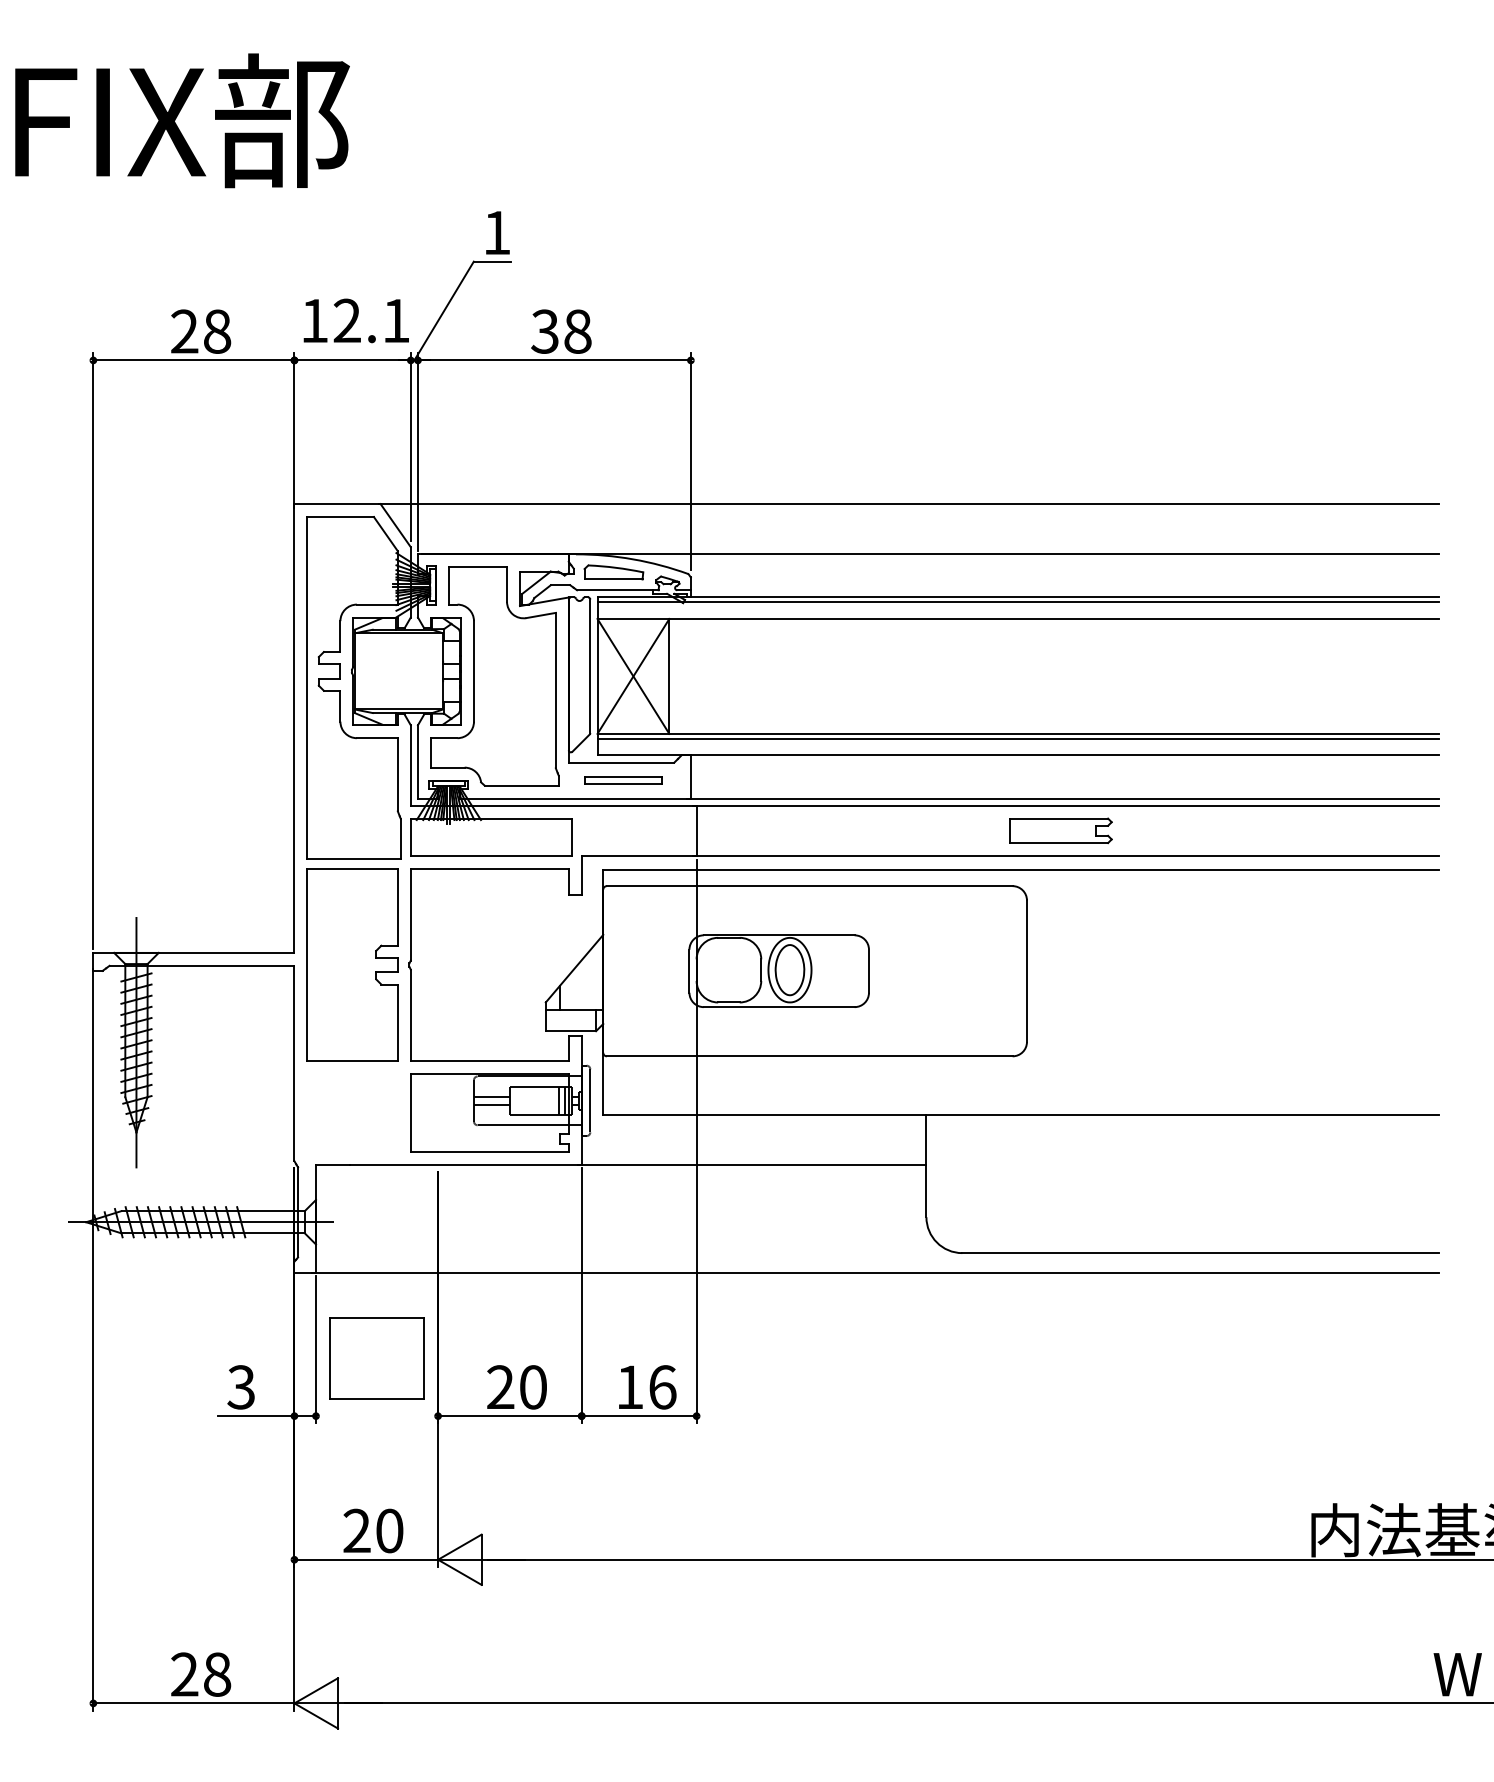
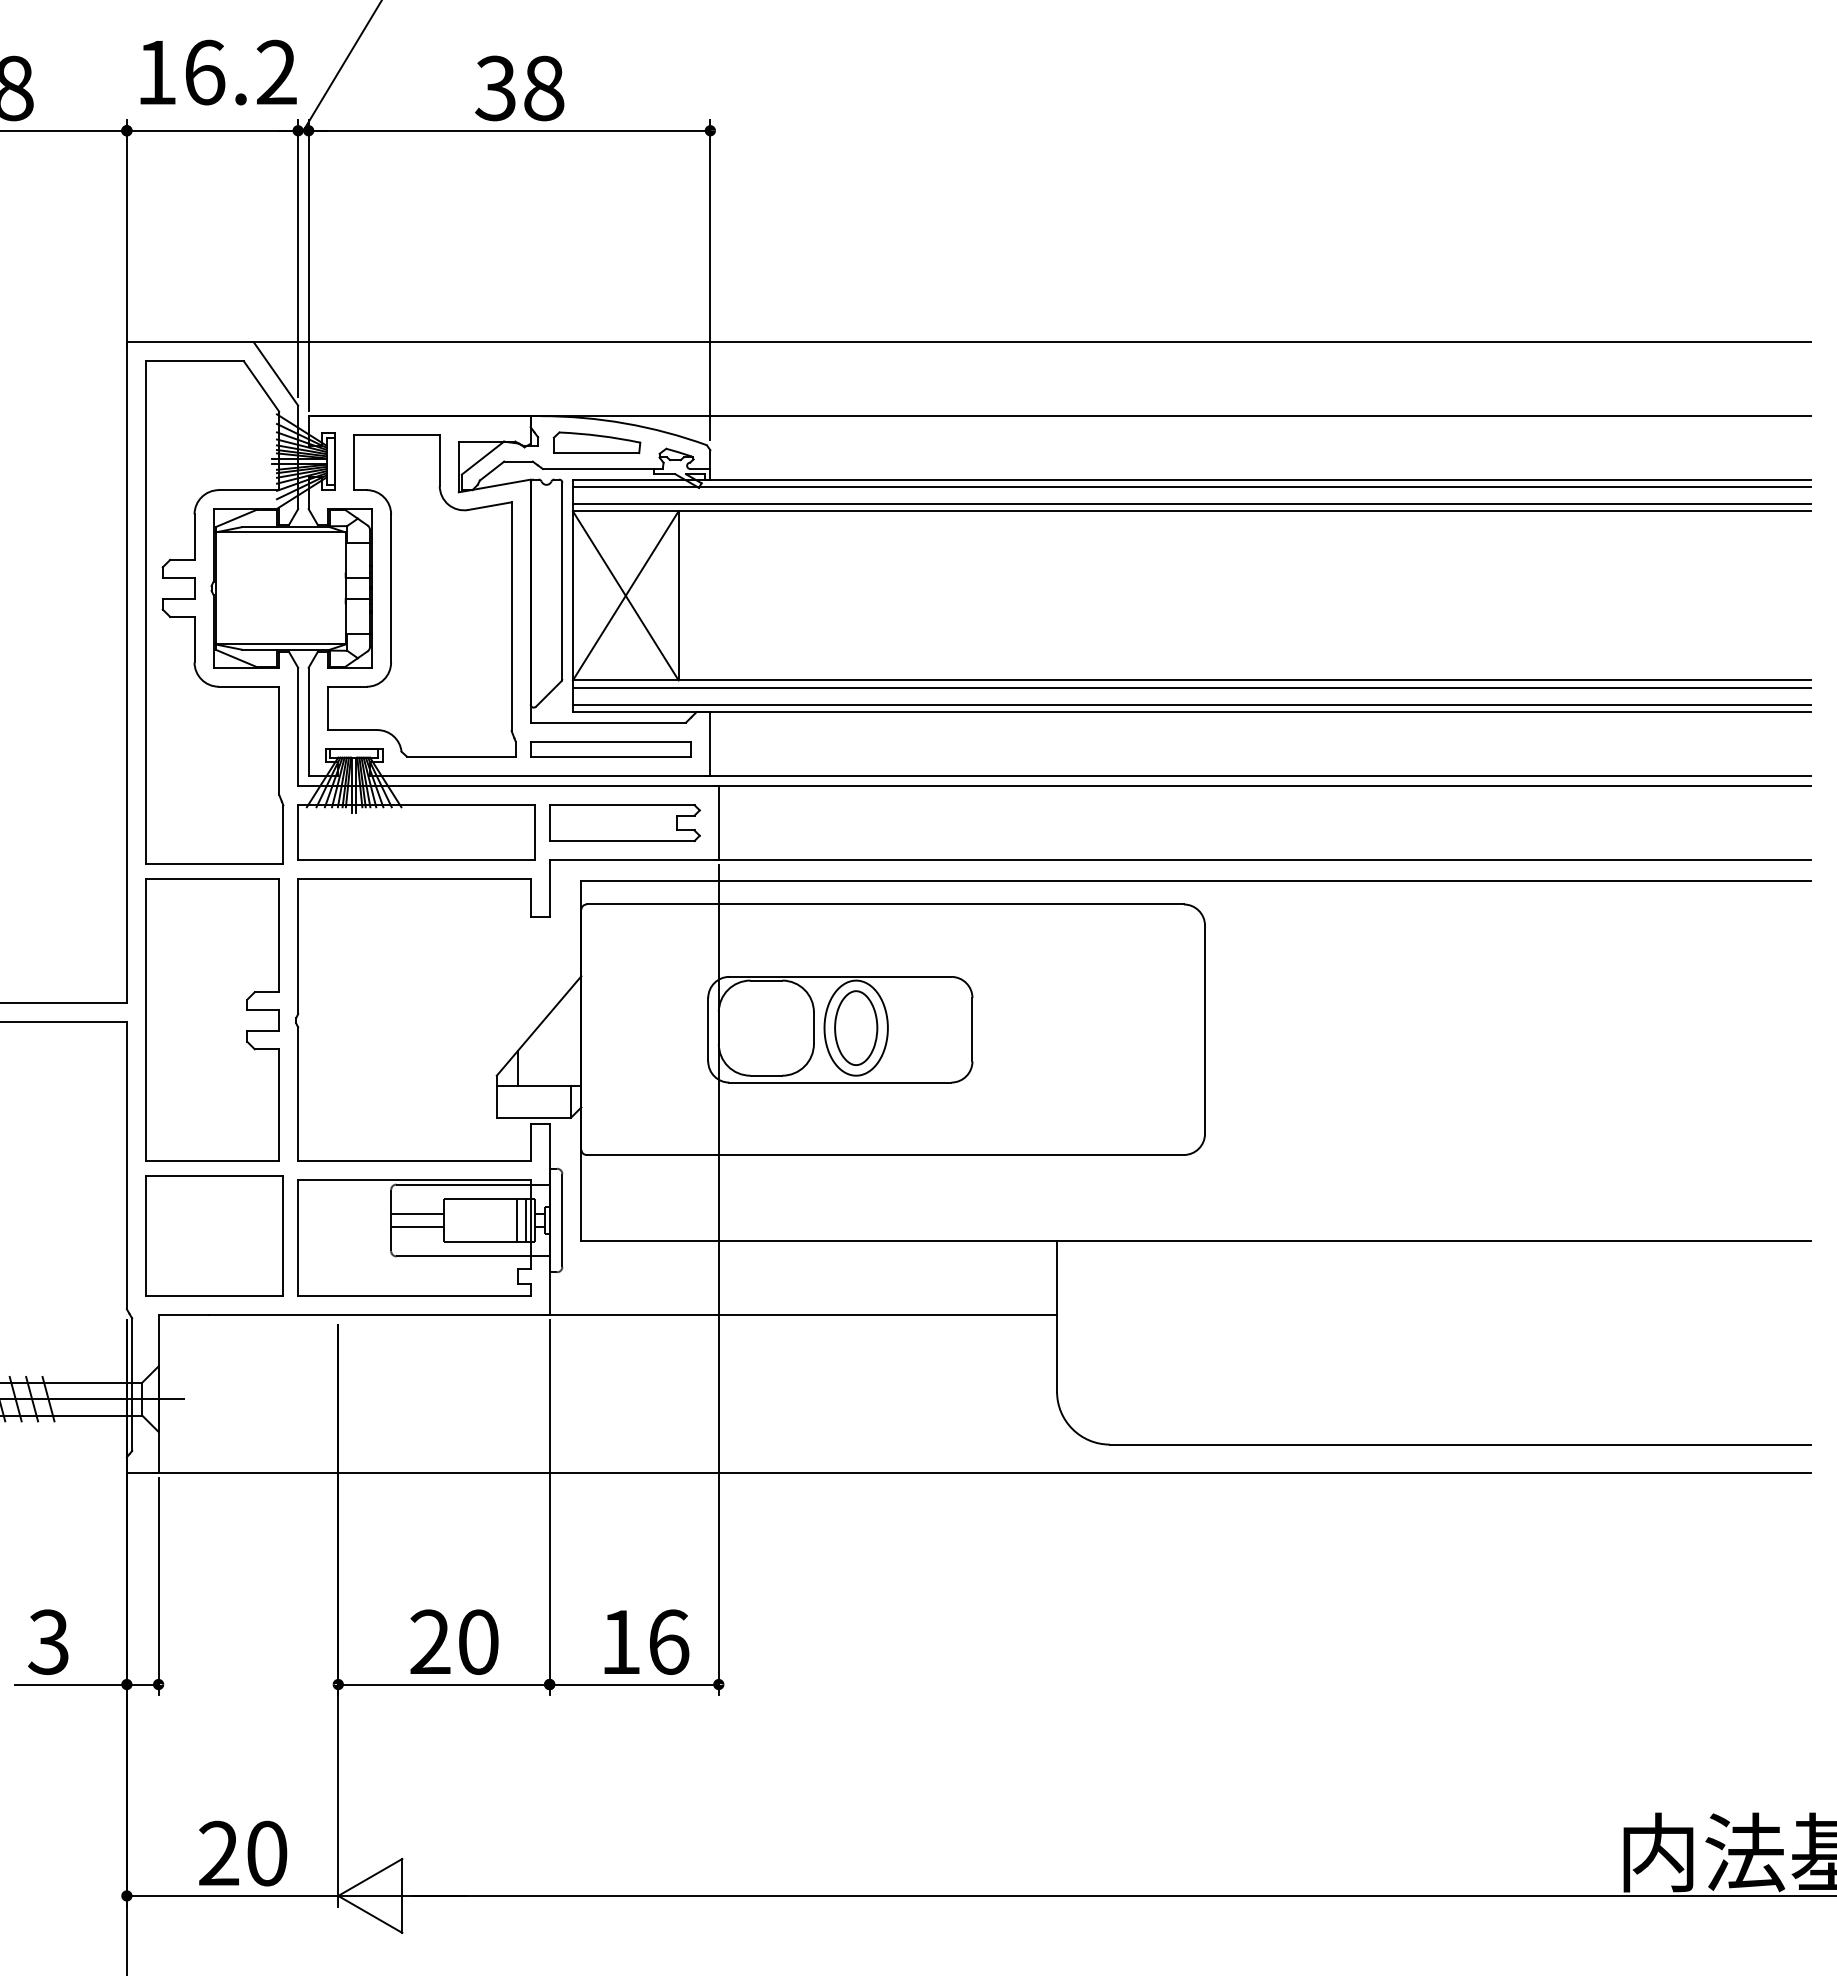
text: (371, 320) -> (240, 71), 12.1 -> 16.2
line: (1017, 613) -> (1191, 503), added
line: (1017, 750) -> (1191, 704), added
part: (623, 780) -> (611, 749), size x1.43
part: (1060, 830) -> (624, 822), moved
part: (376, 1358) -> (213, 1236), moved

